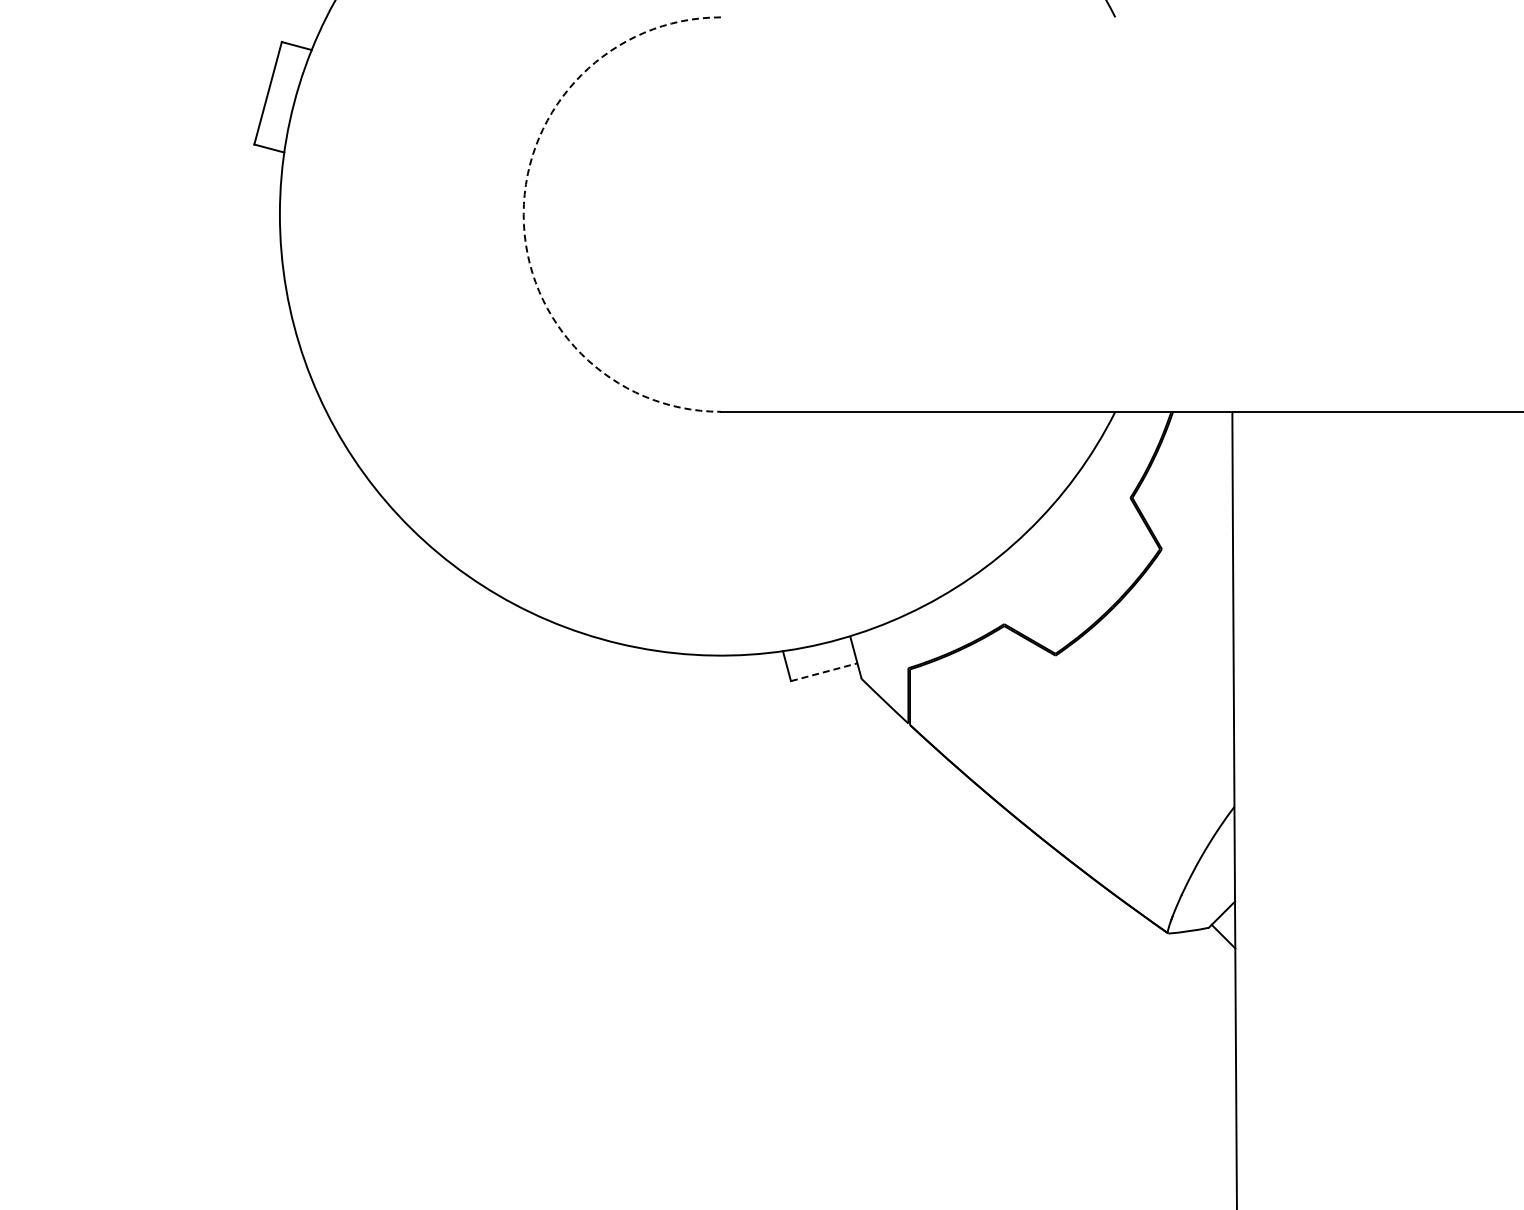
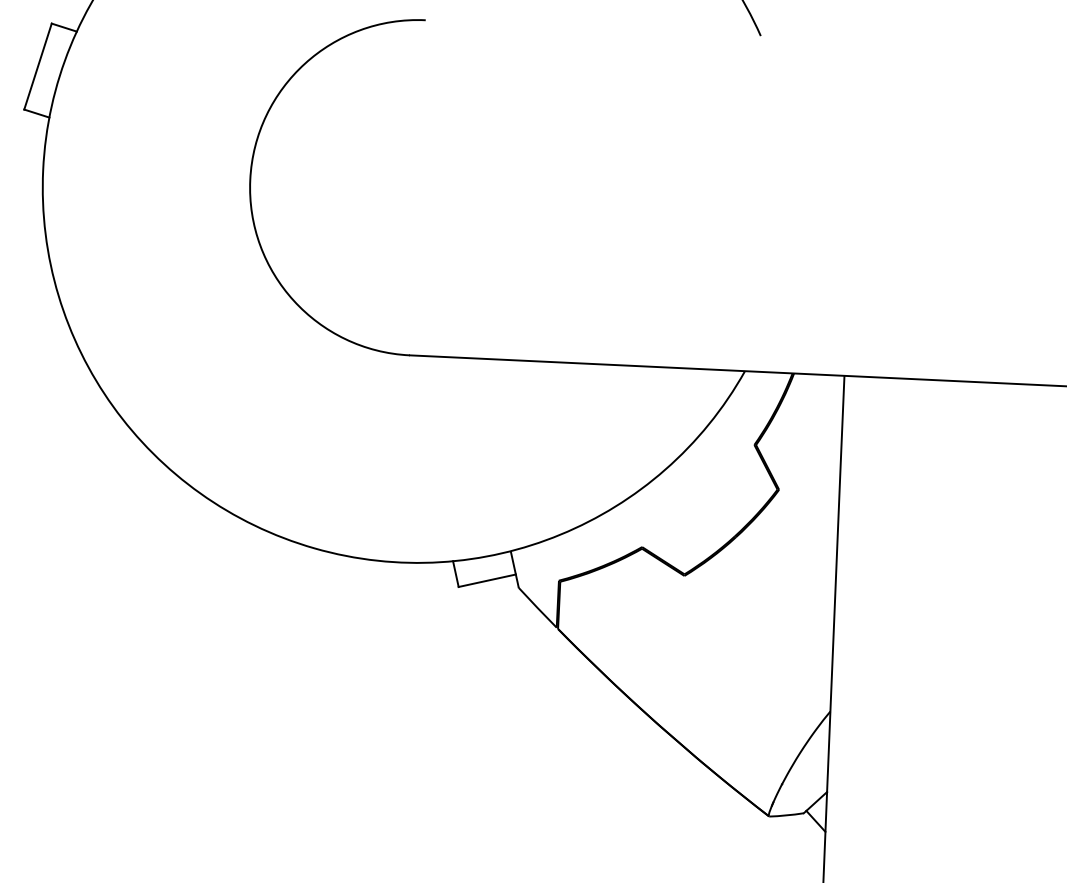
arc: (523, 214) -> (250, 179), dashed -> solid
line: (824, 672) -> (487, 580), dashed -> solid

